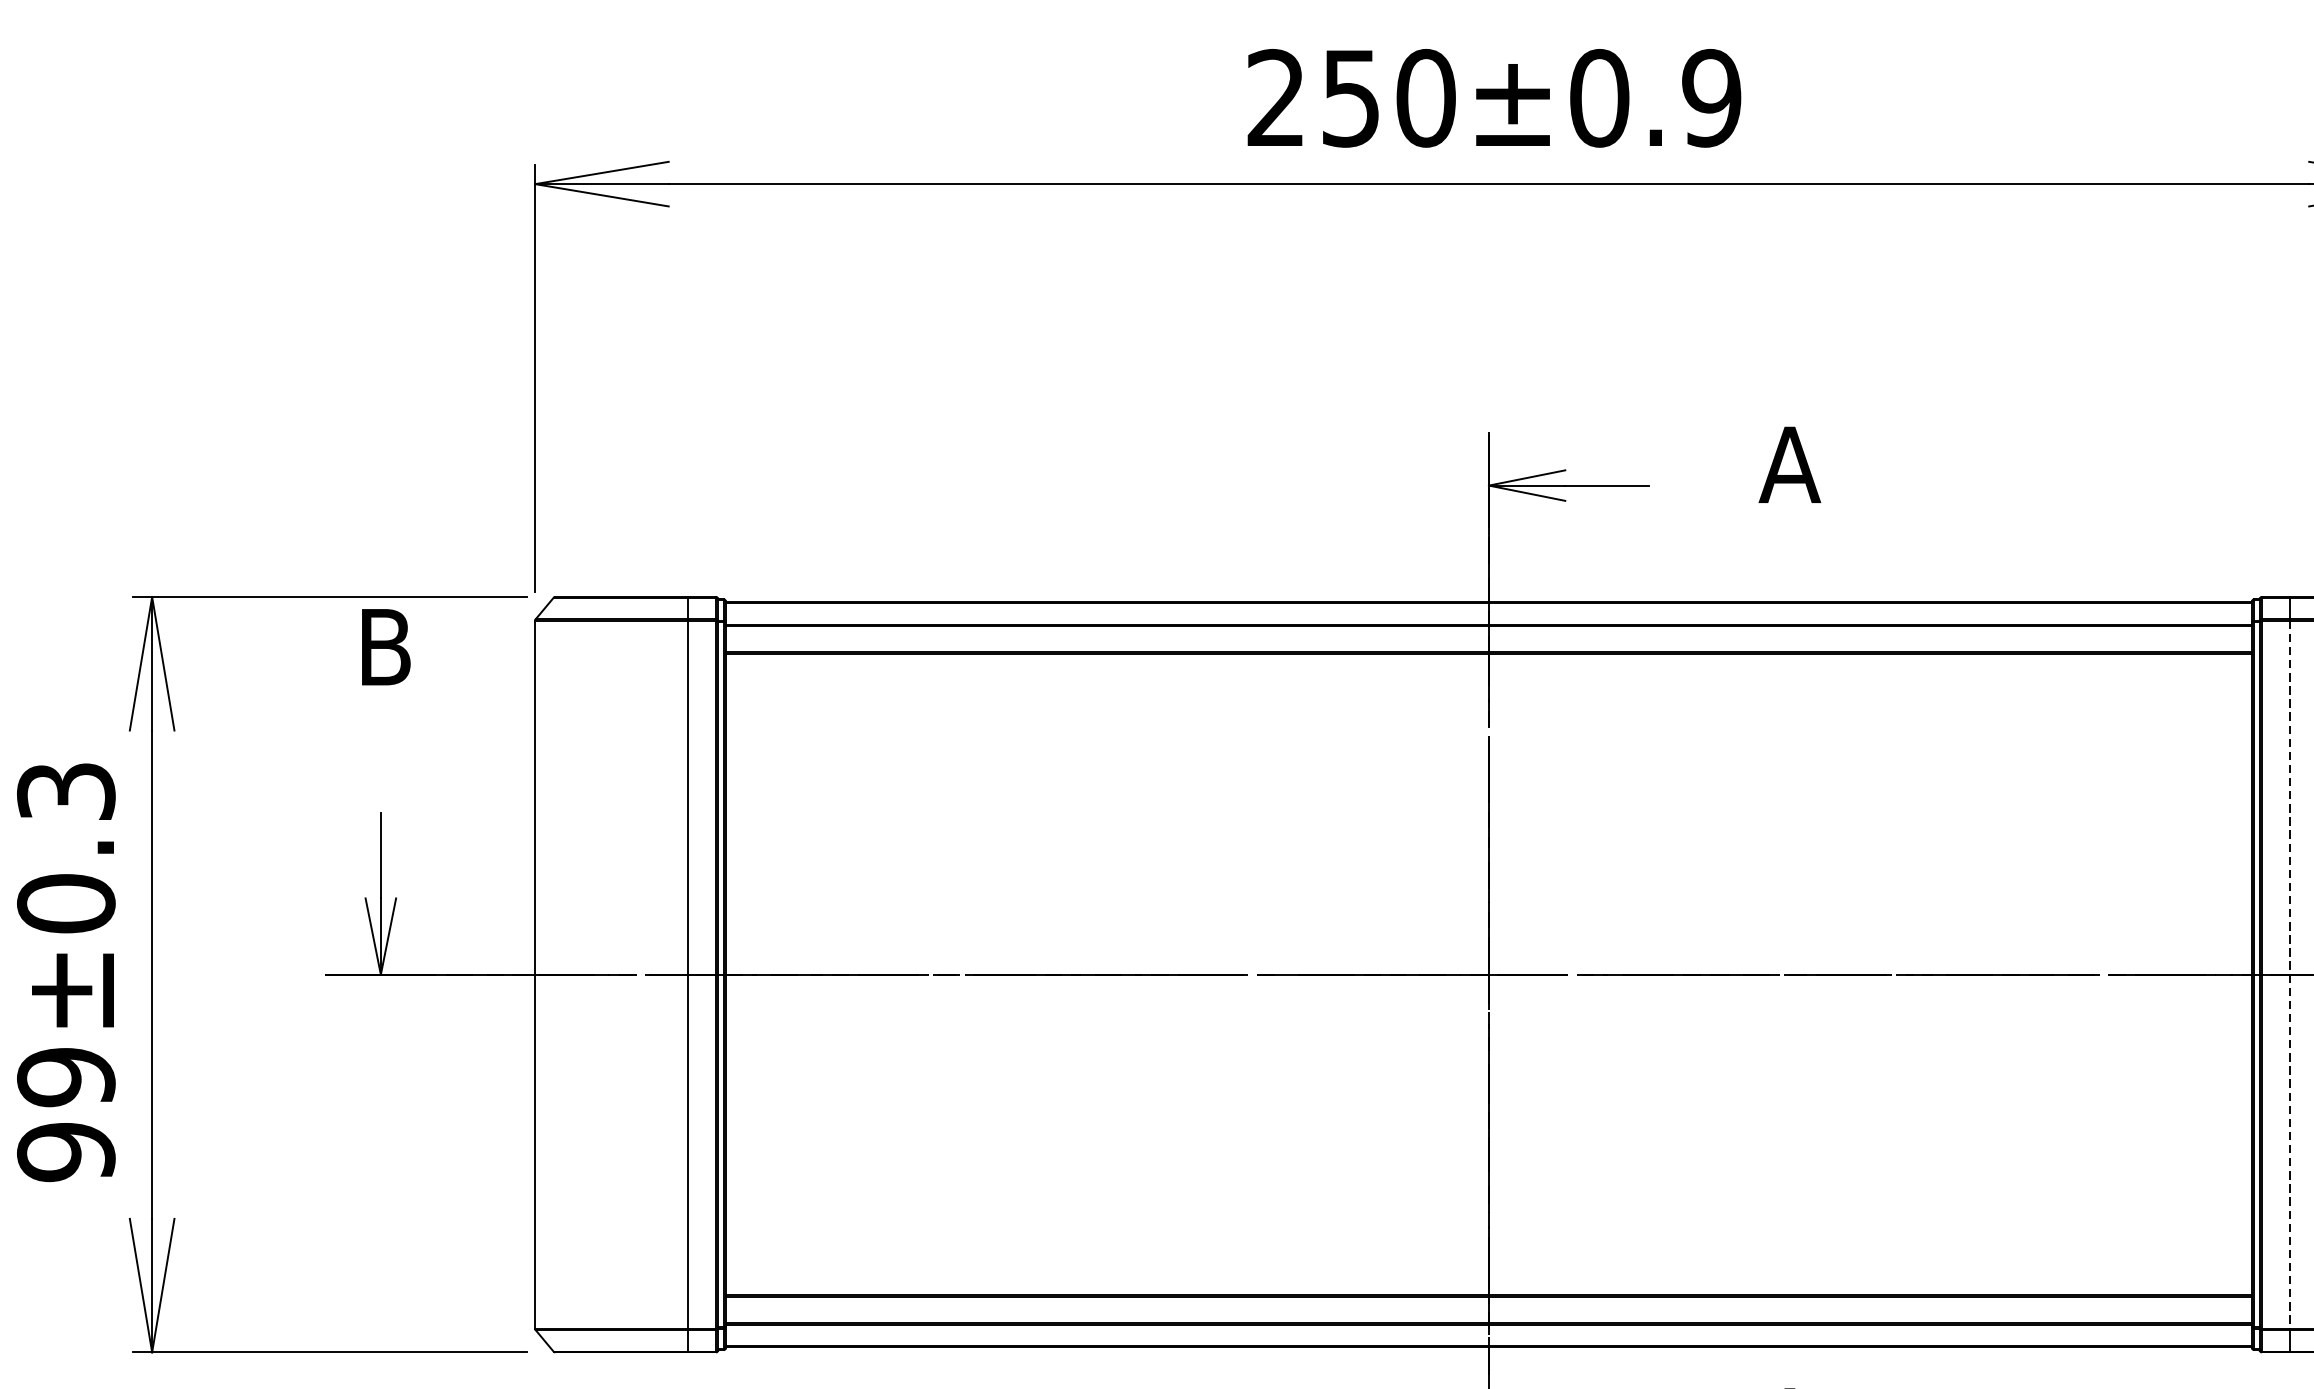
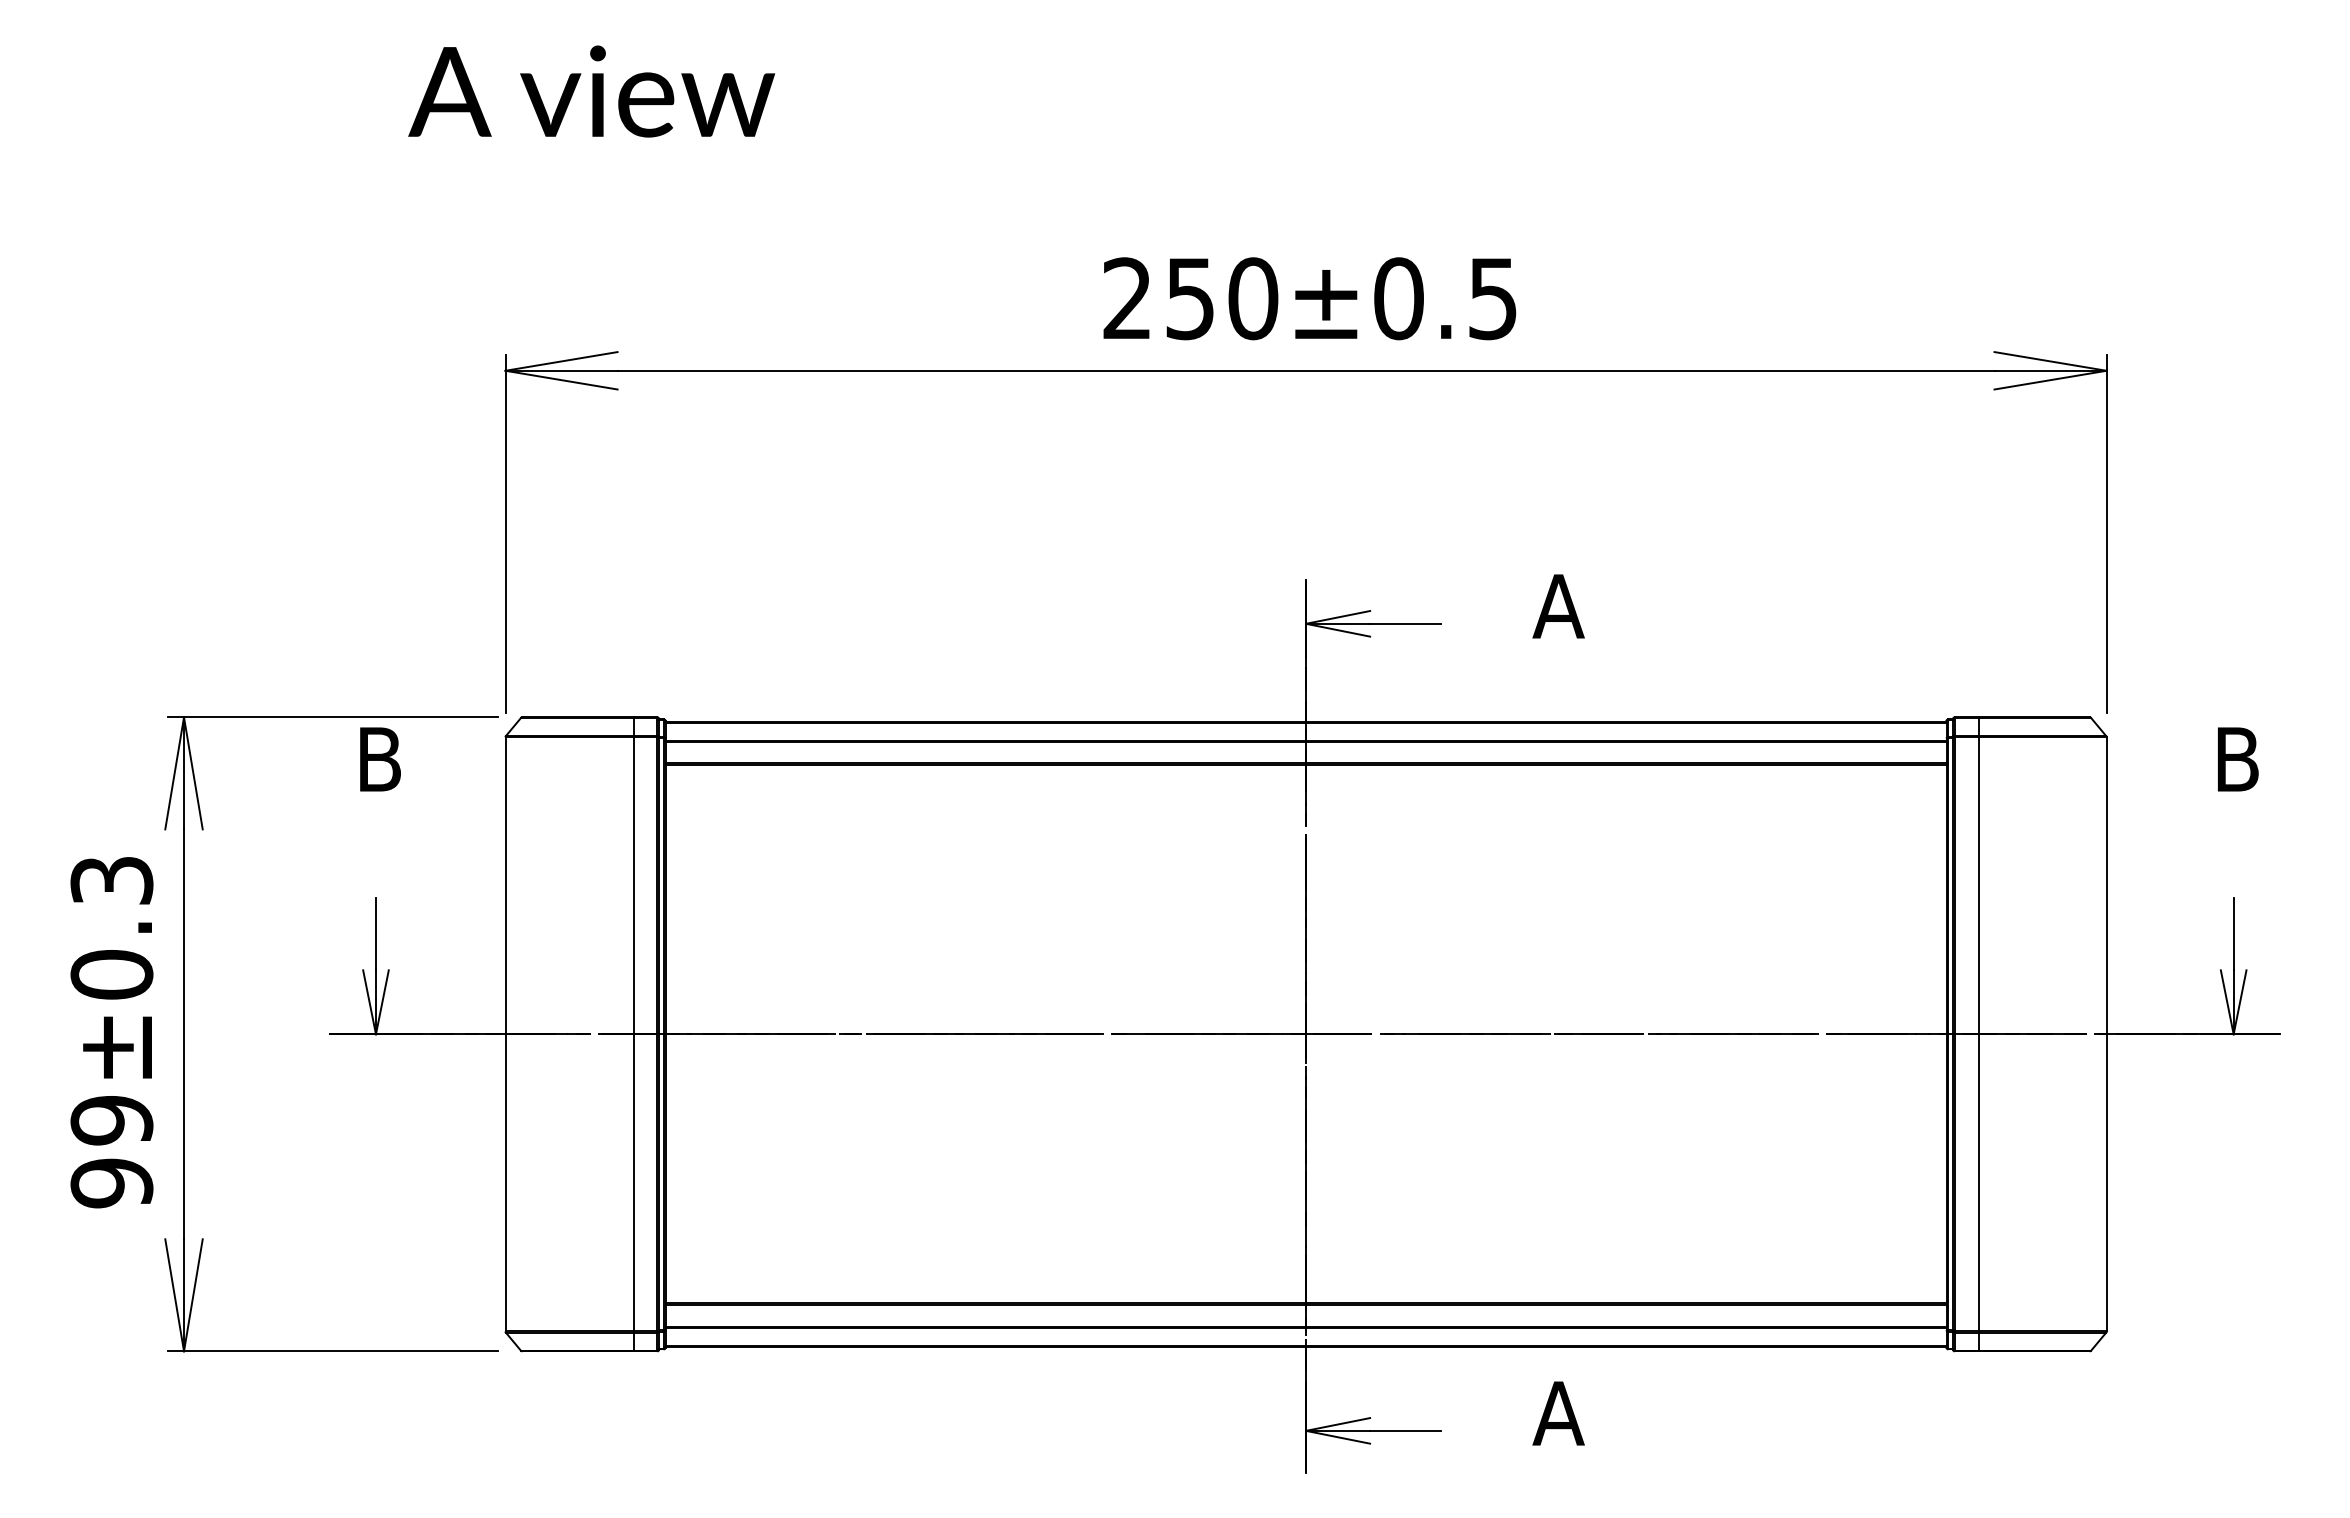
text: (1711, 98) -> (1492, 298), 250±0.9 -> 250±0.5
line: (2290, 974) -> (1978, 1034), dashed -> solid

